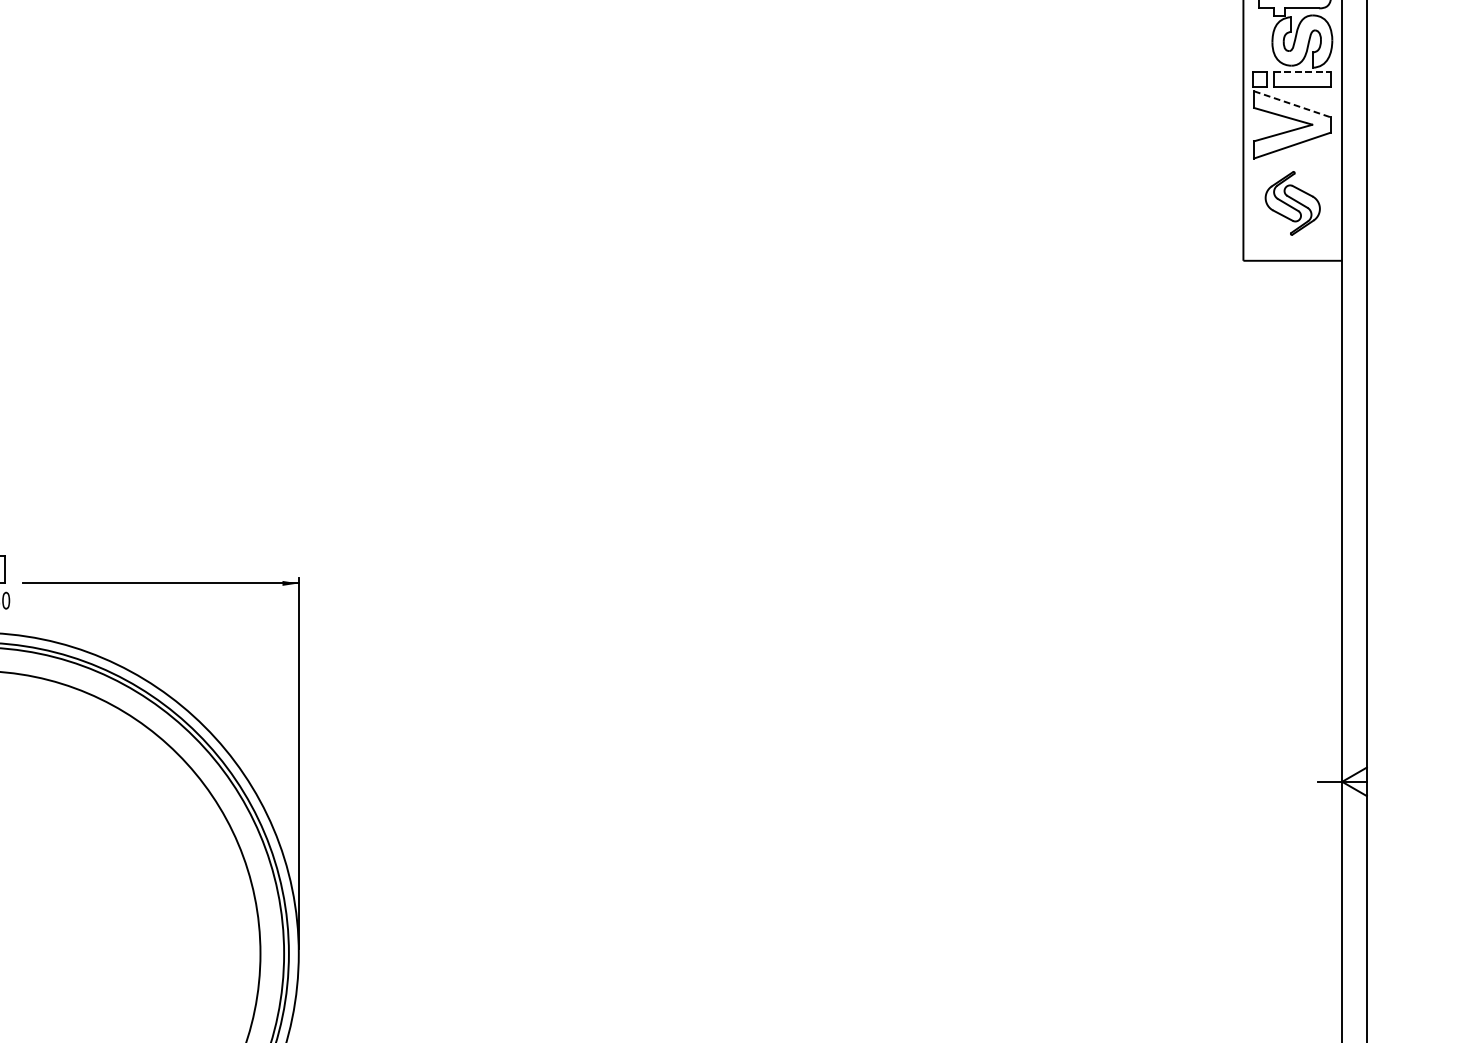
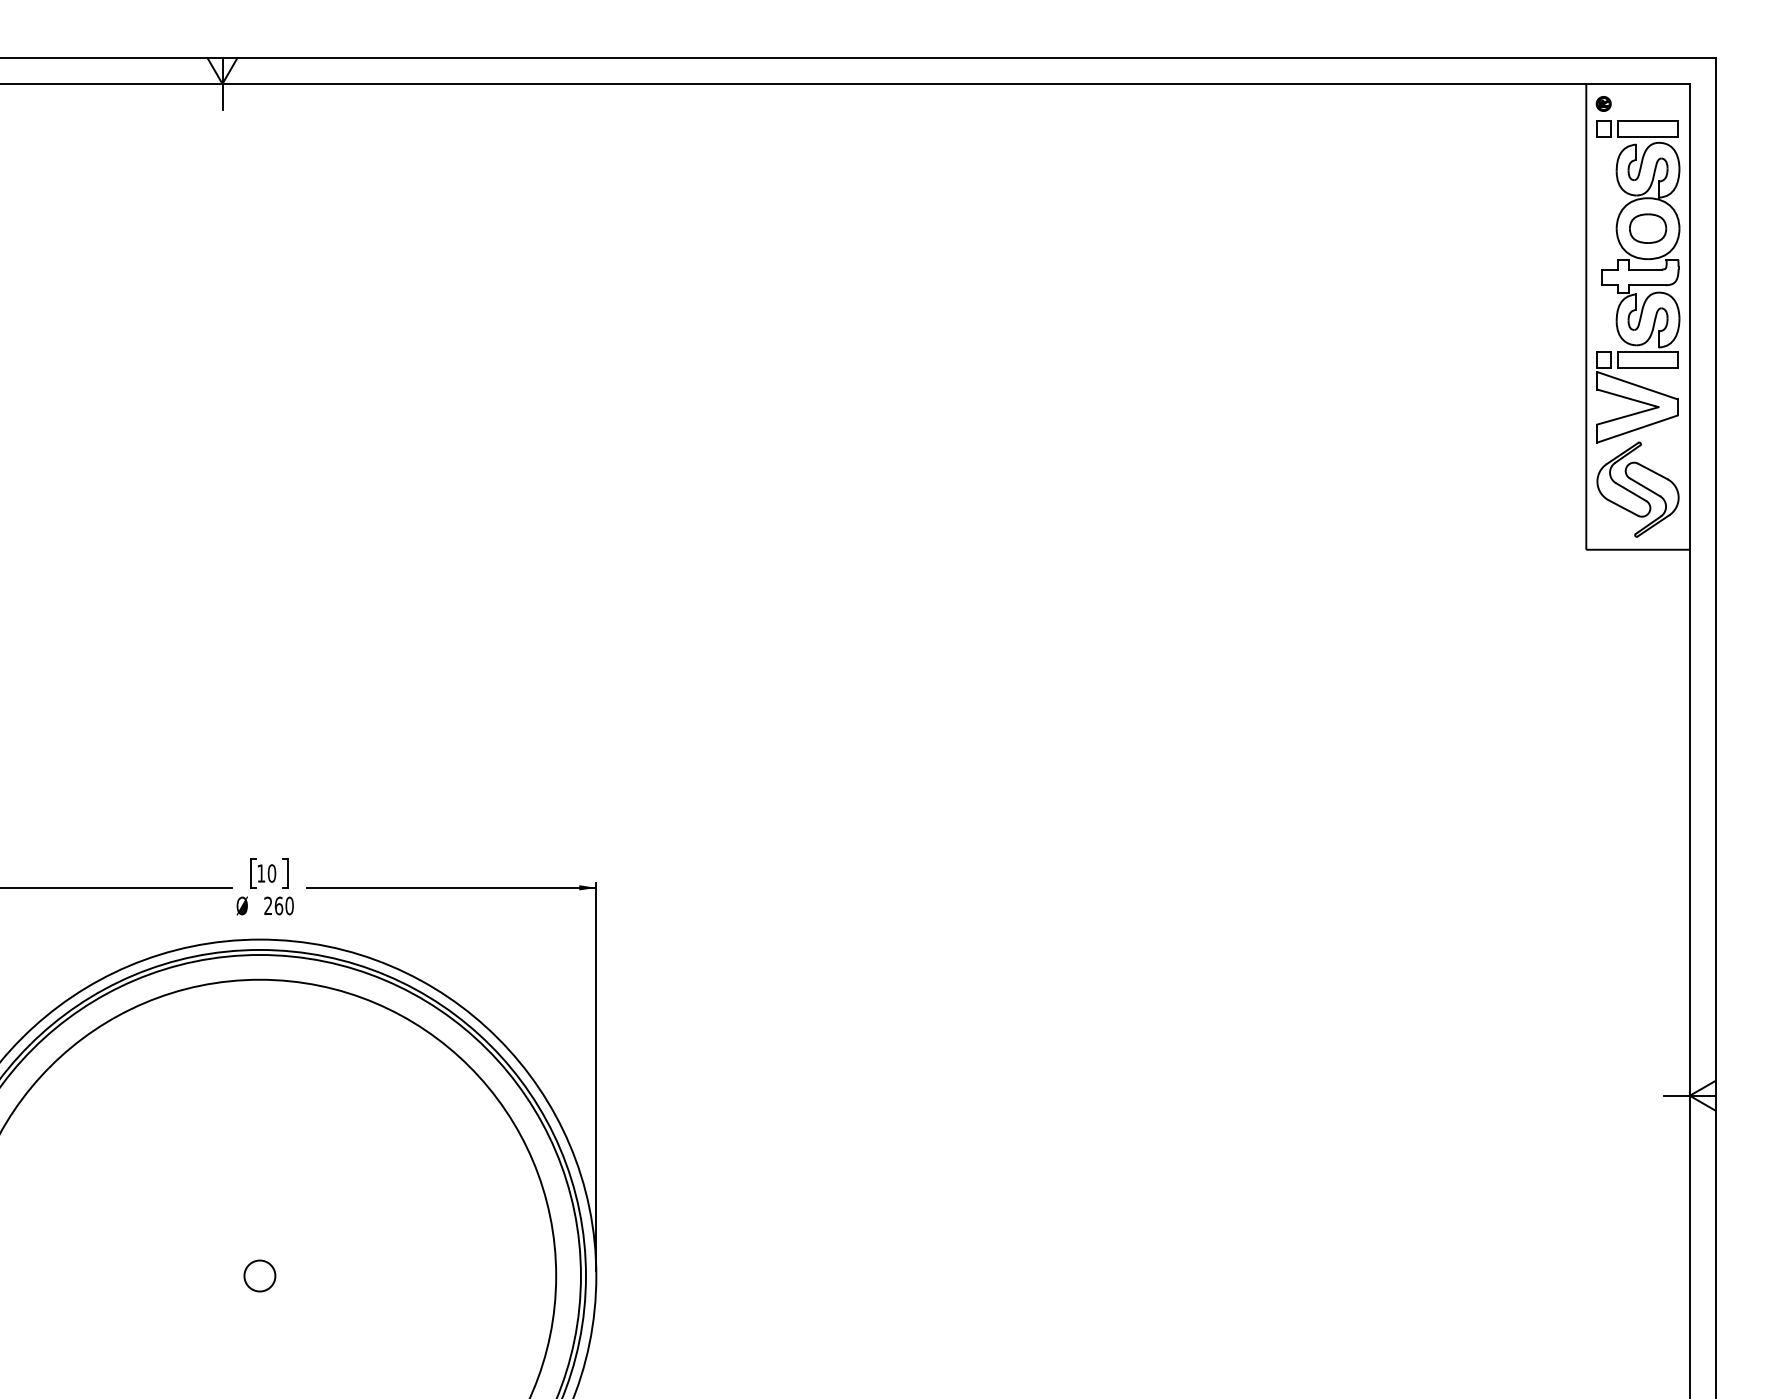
line: (1302, 72) -> (1648, 352), dashed -> solid
line: (1293, 104) -> (1638, 385), dashed -> solid
part: (1292, 203) -> (1637, 489), size x1.43

